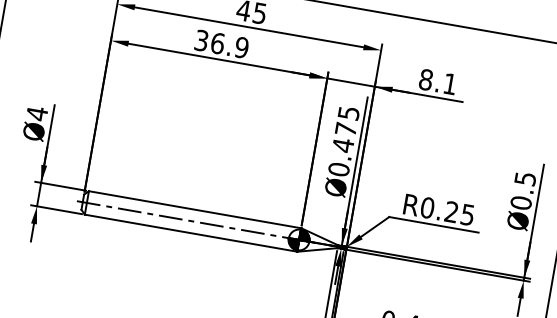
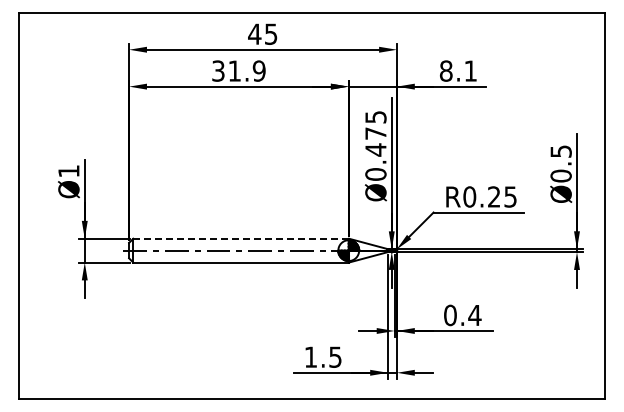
text: (217, 42) -> (234, 70), 36.9 -> 31.9
text: (36, 113) -> (68, 171), Ø4 -> Ø1
line: (195, 209) -> (241, 238), solid -> dashed

